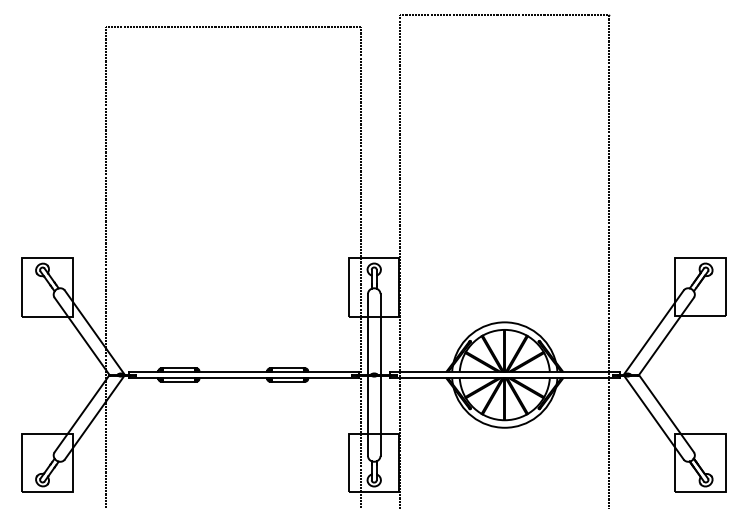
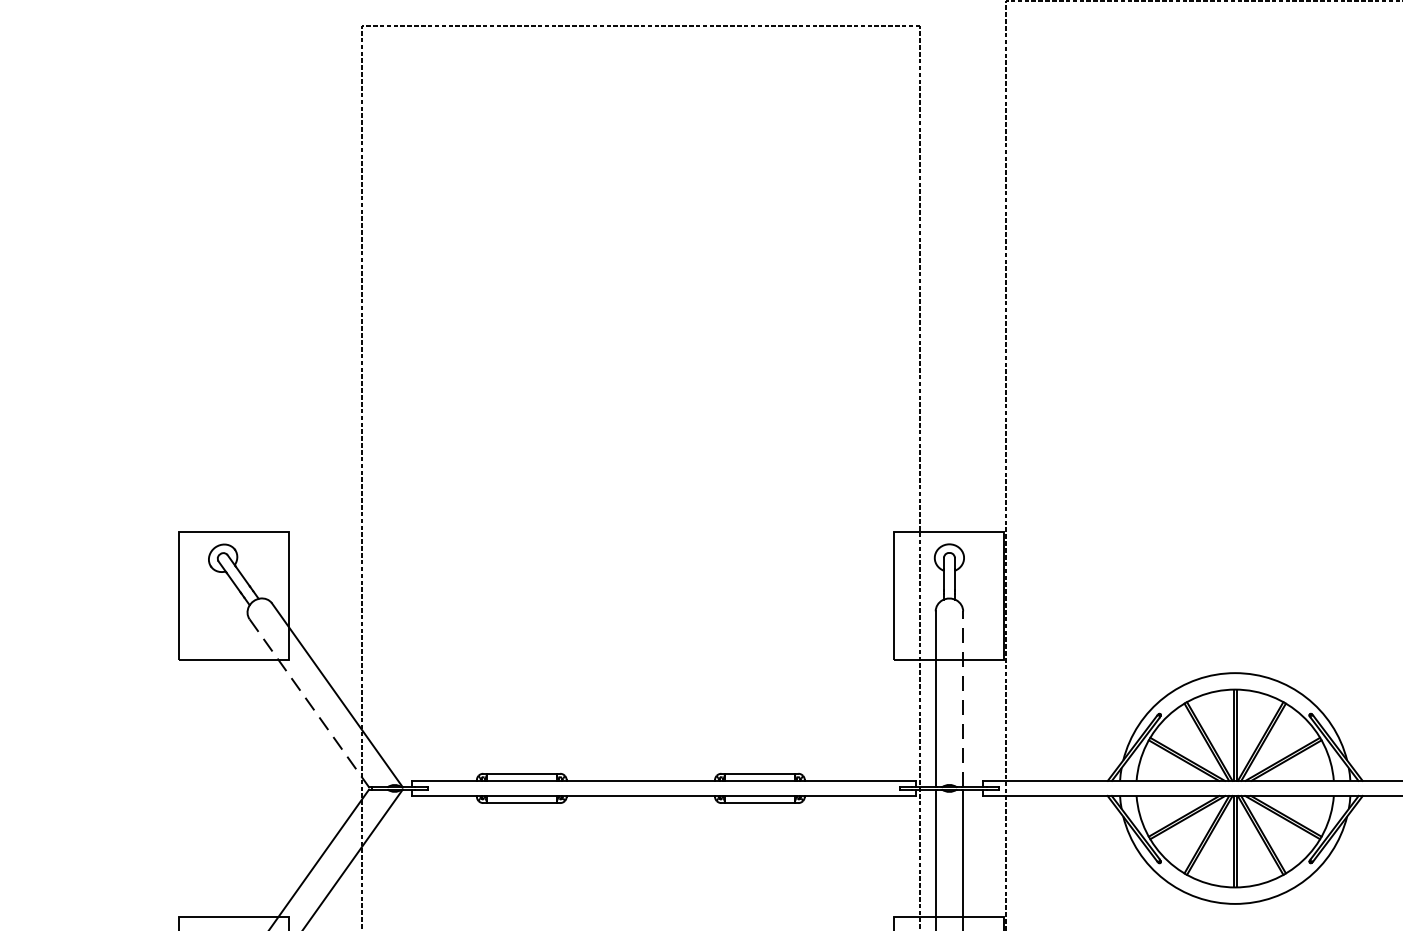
line: (380, 333) -> (963, 697), solid -> dashed
line: (82, 336) -> (310, 704), solid -> dashed

